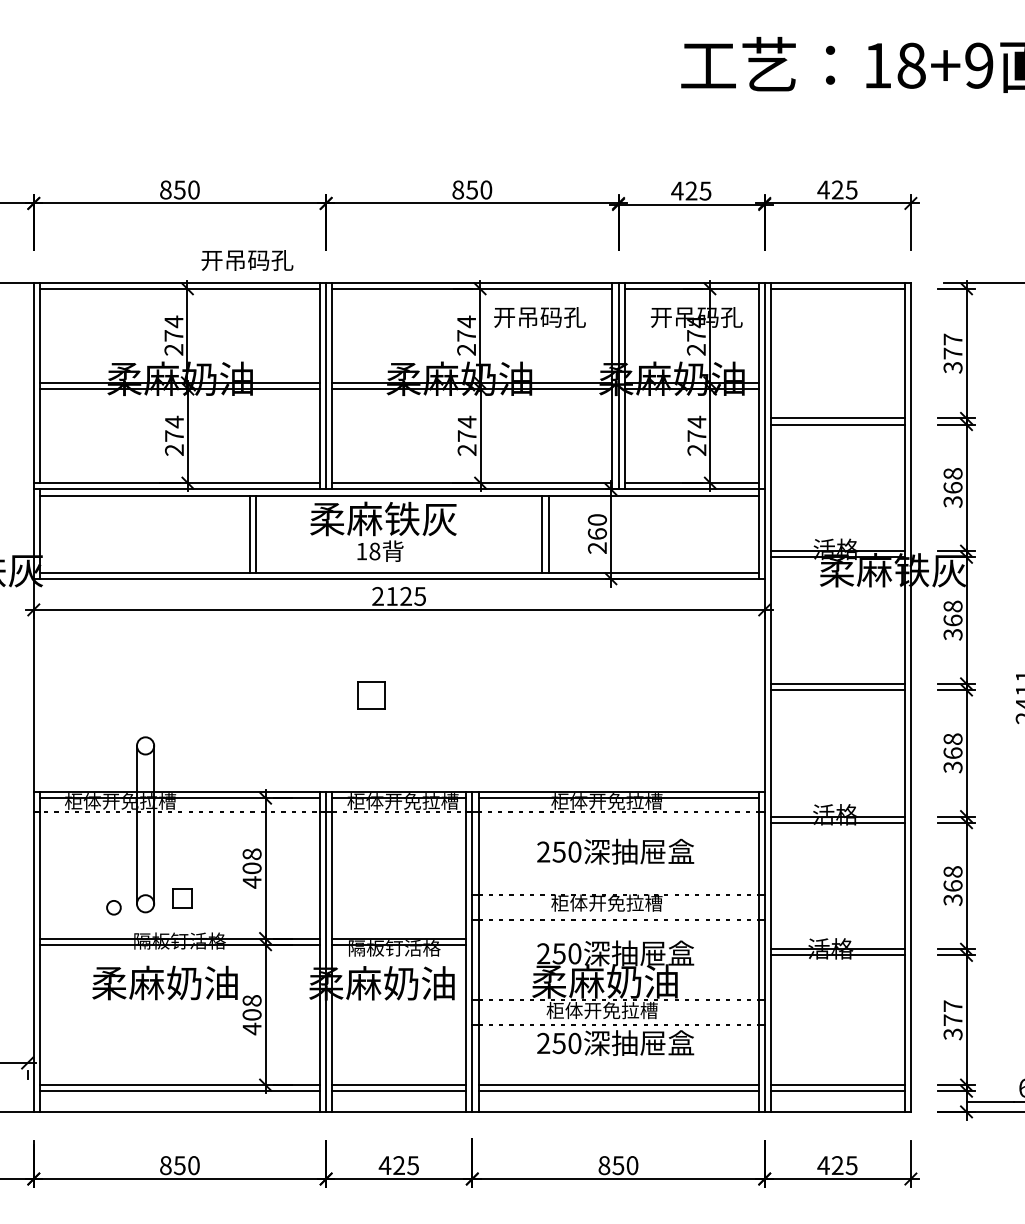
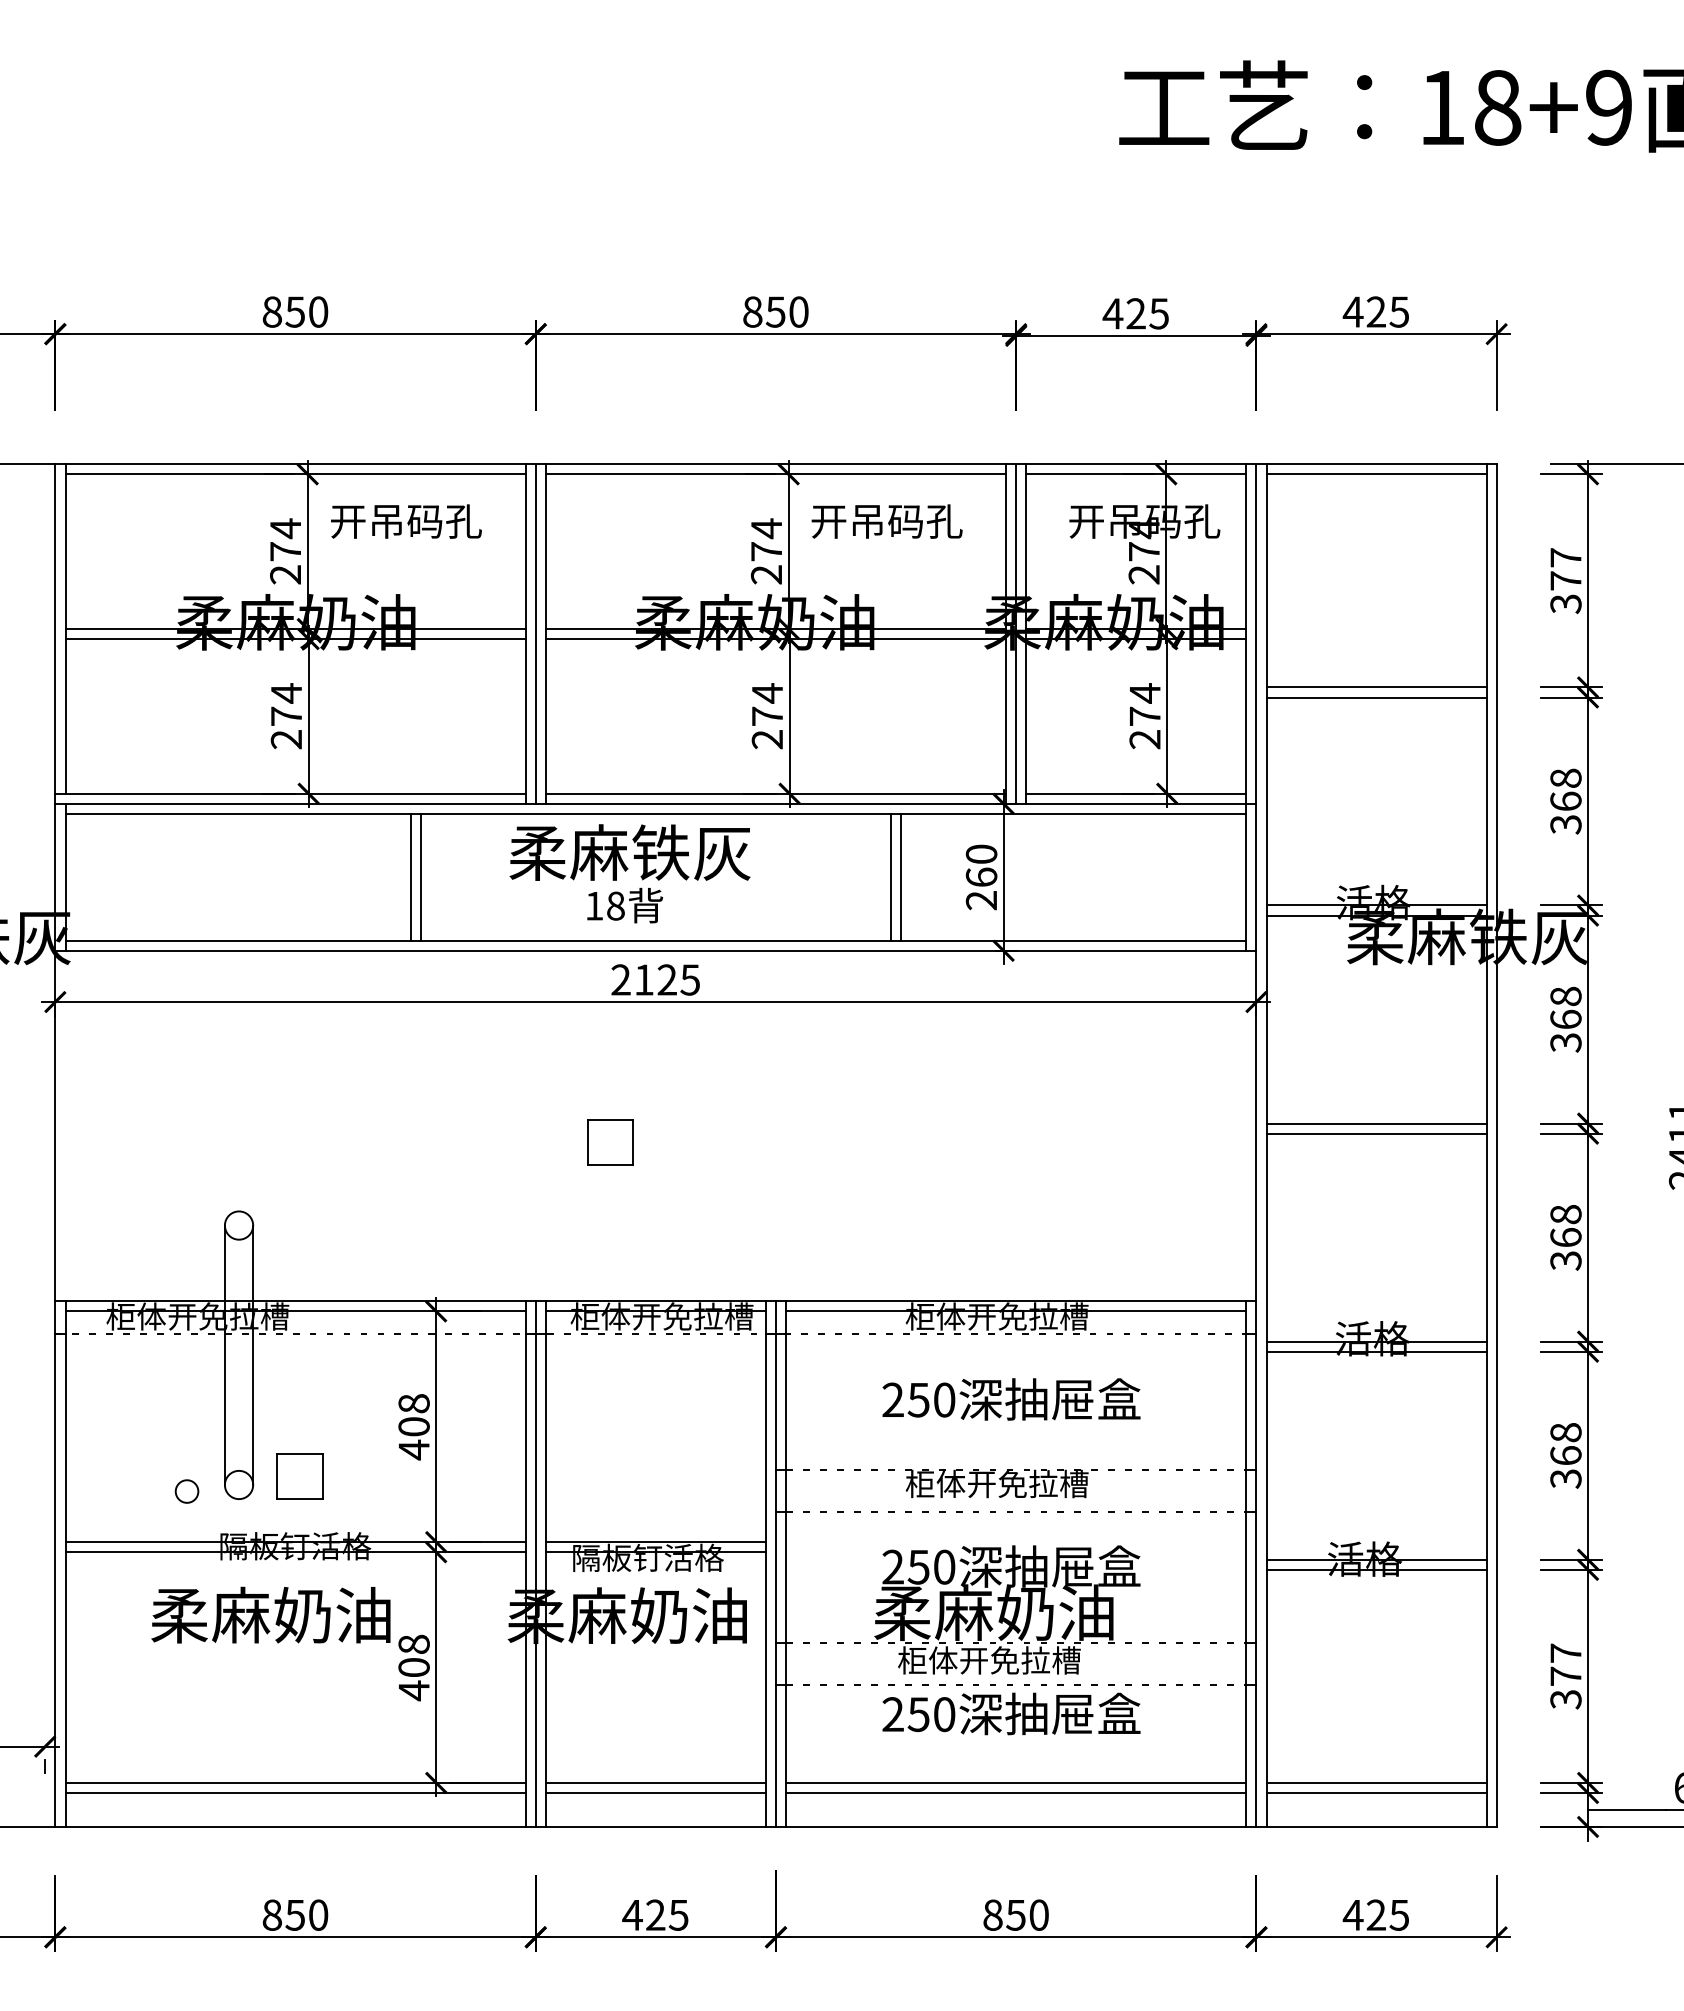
text: (247, 260) -> (406, 521), moved
part: (182, 898) -> (299, 1476), size x1.43

